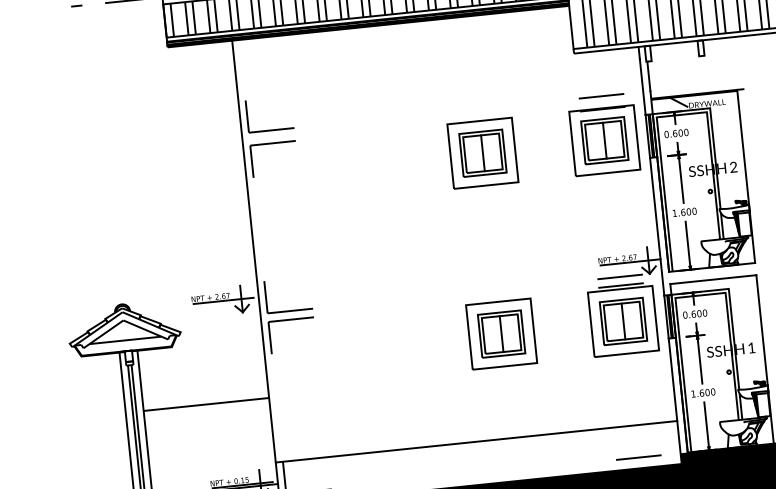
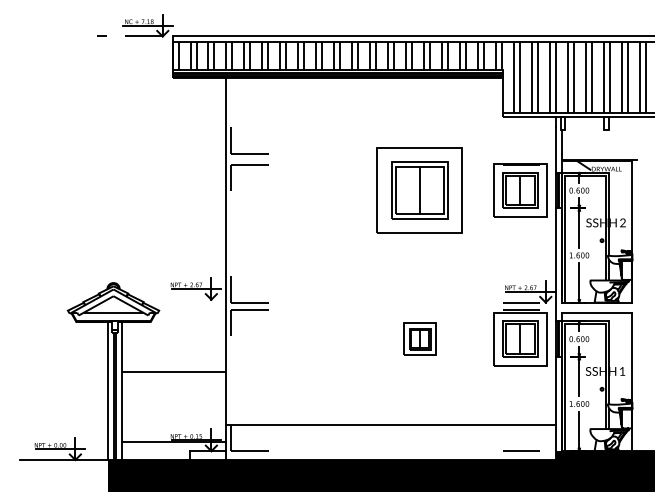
line: (601, 95) -> (521, 153), removed
part: (483, 153) -> (420, 190), size x1.6
part: (502, 334) -> (420, 339), size x0.6

